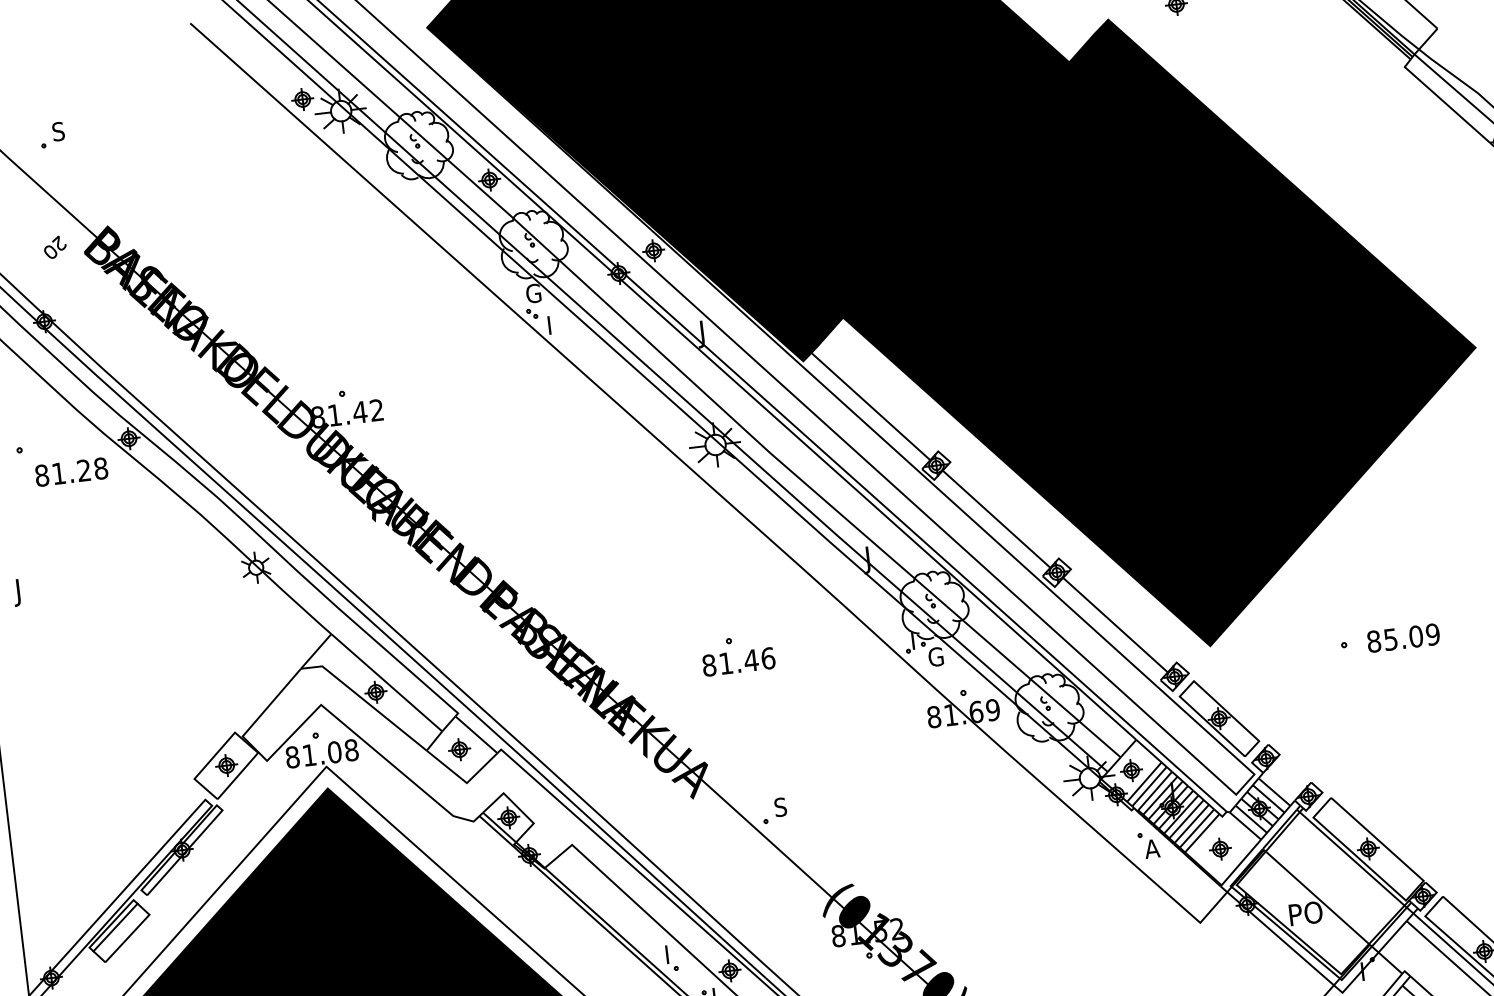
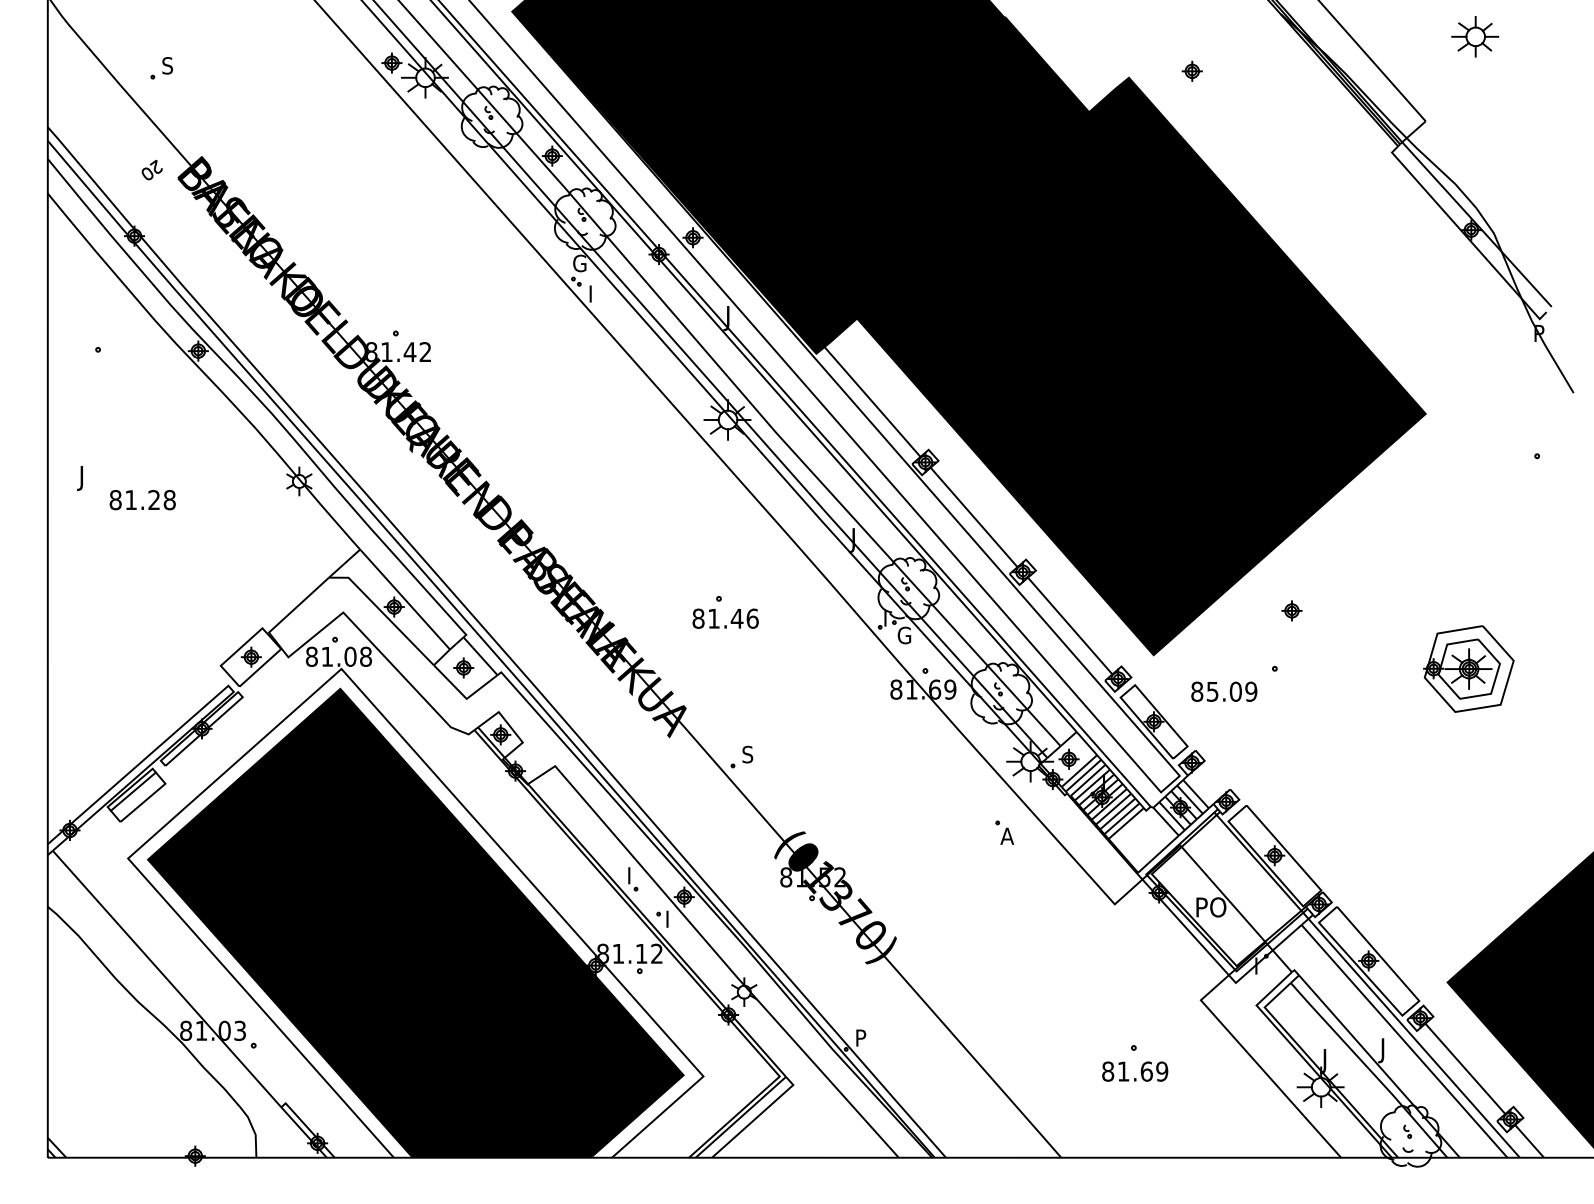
text: (71, 472) -> (142, 500), moved
text: (1403, 637) -> (1224, 691), moved
part: (1148, 845) -> (1004, 832), moved
part: (1219, 848) -> (1291, 610), moved

